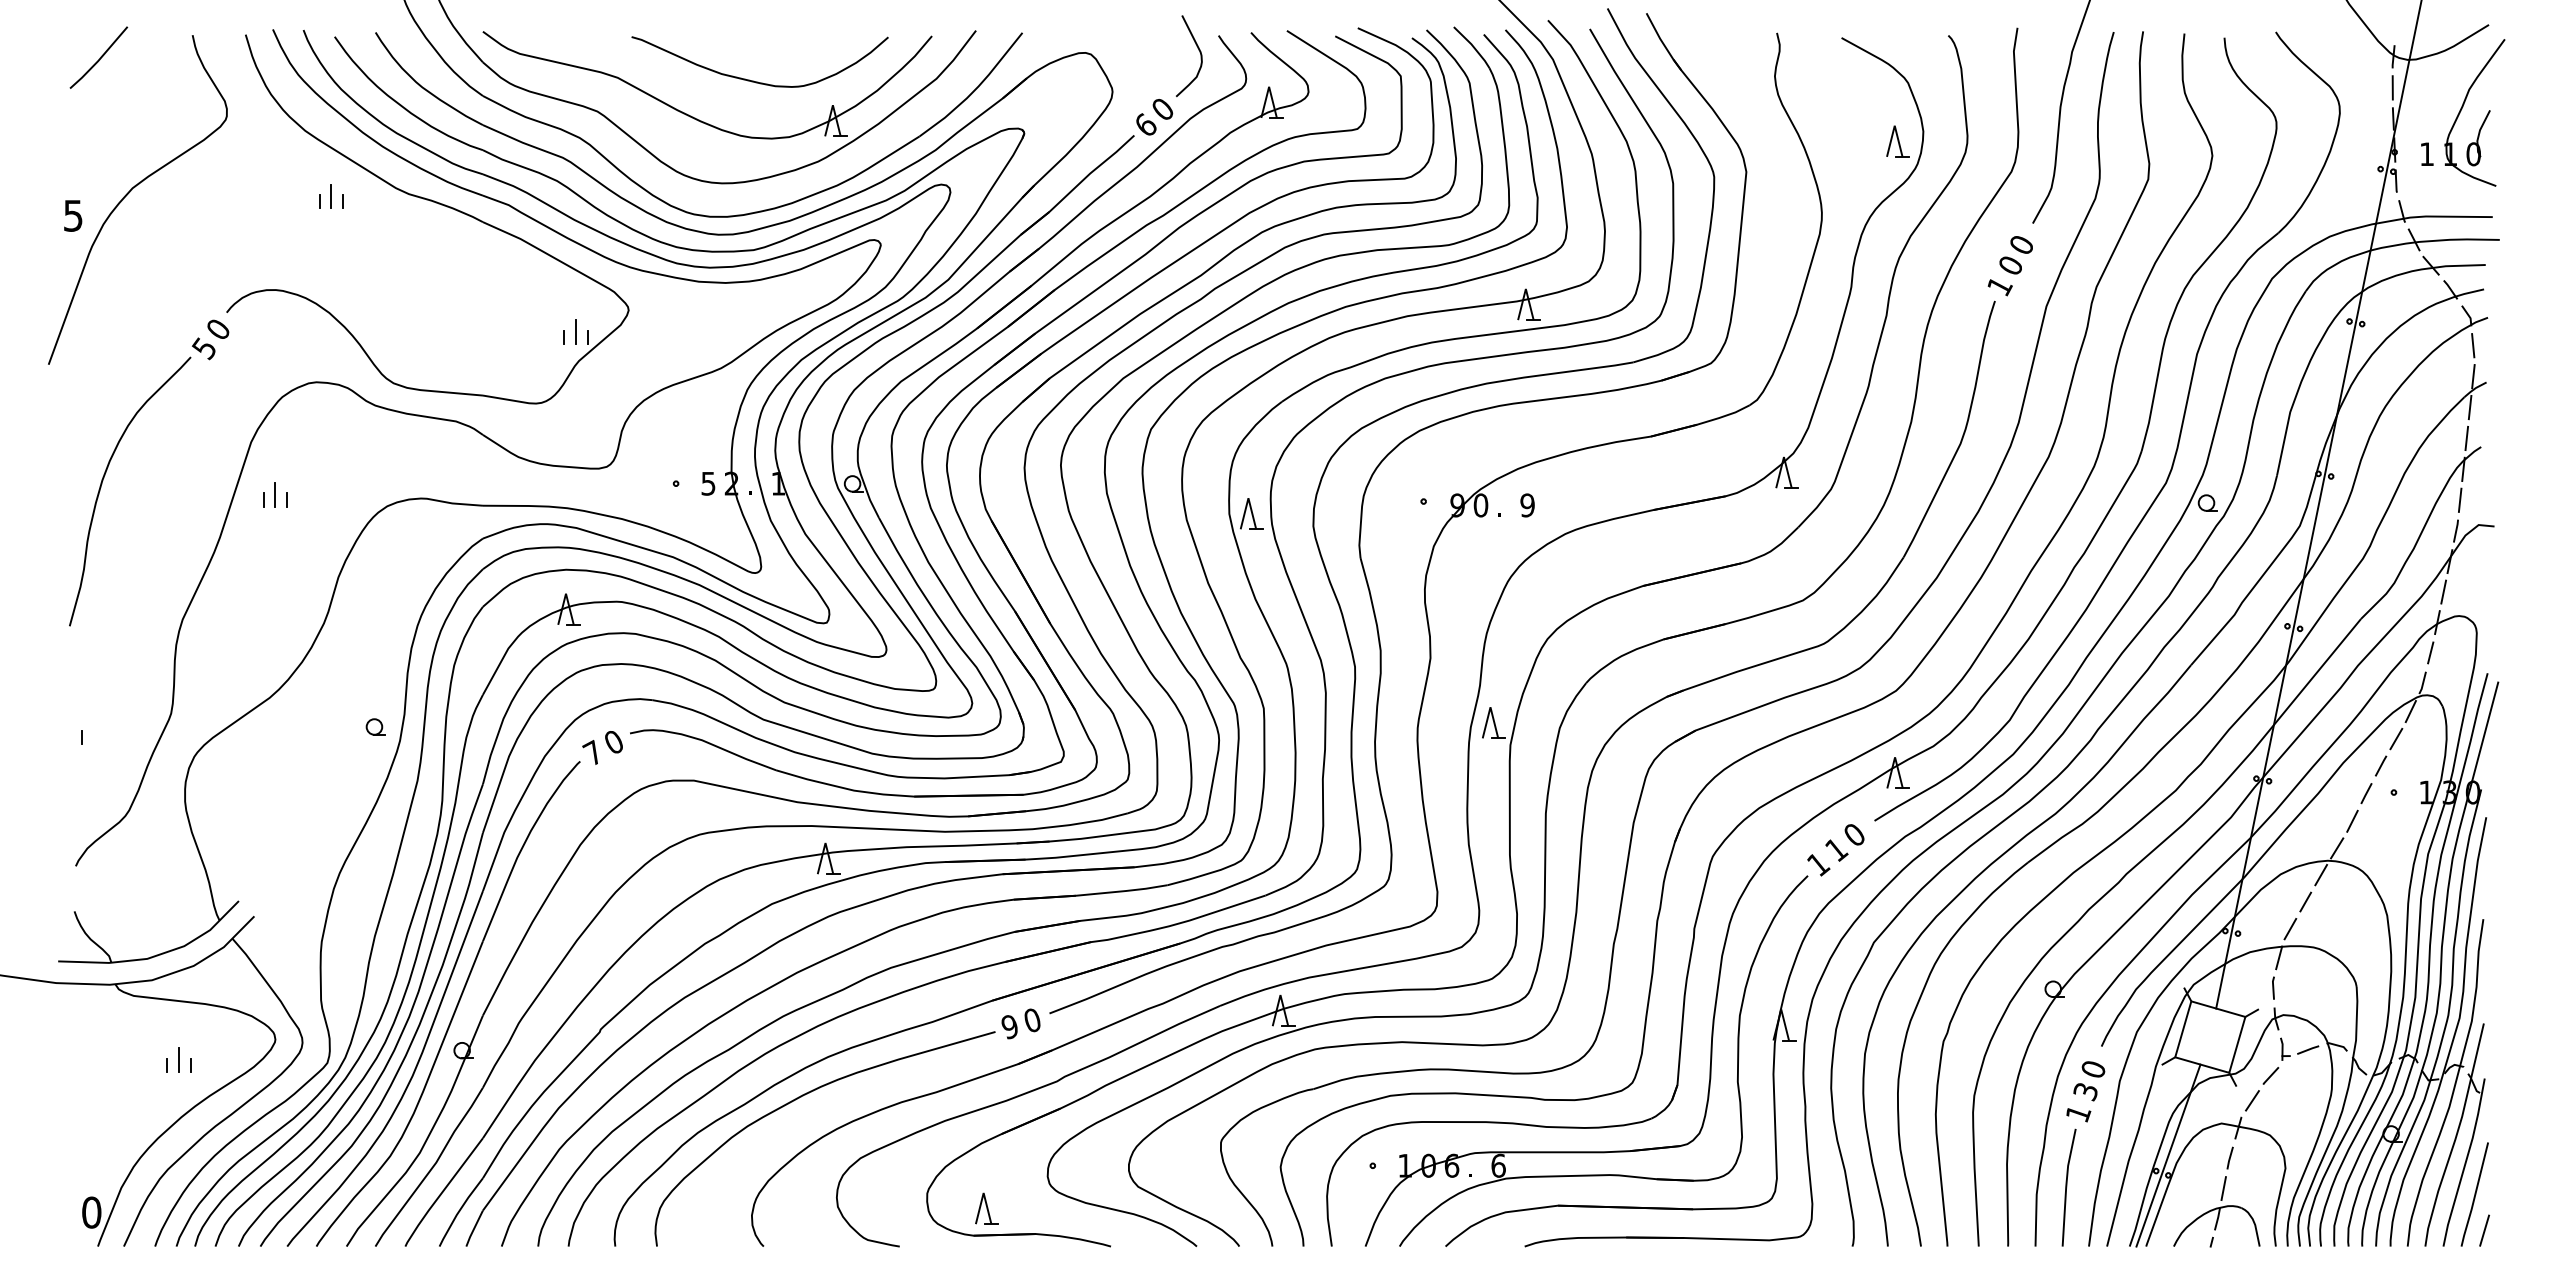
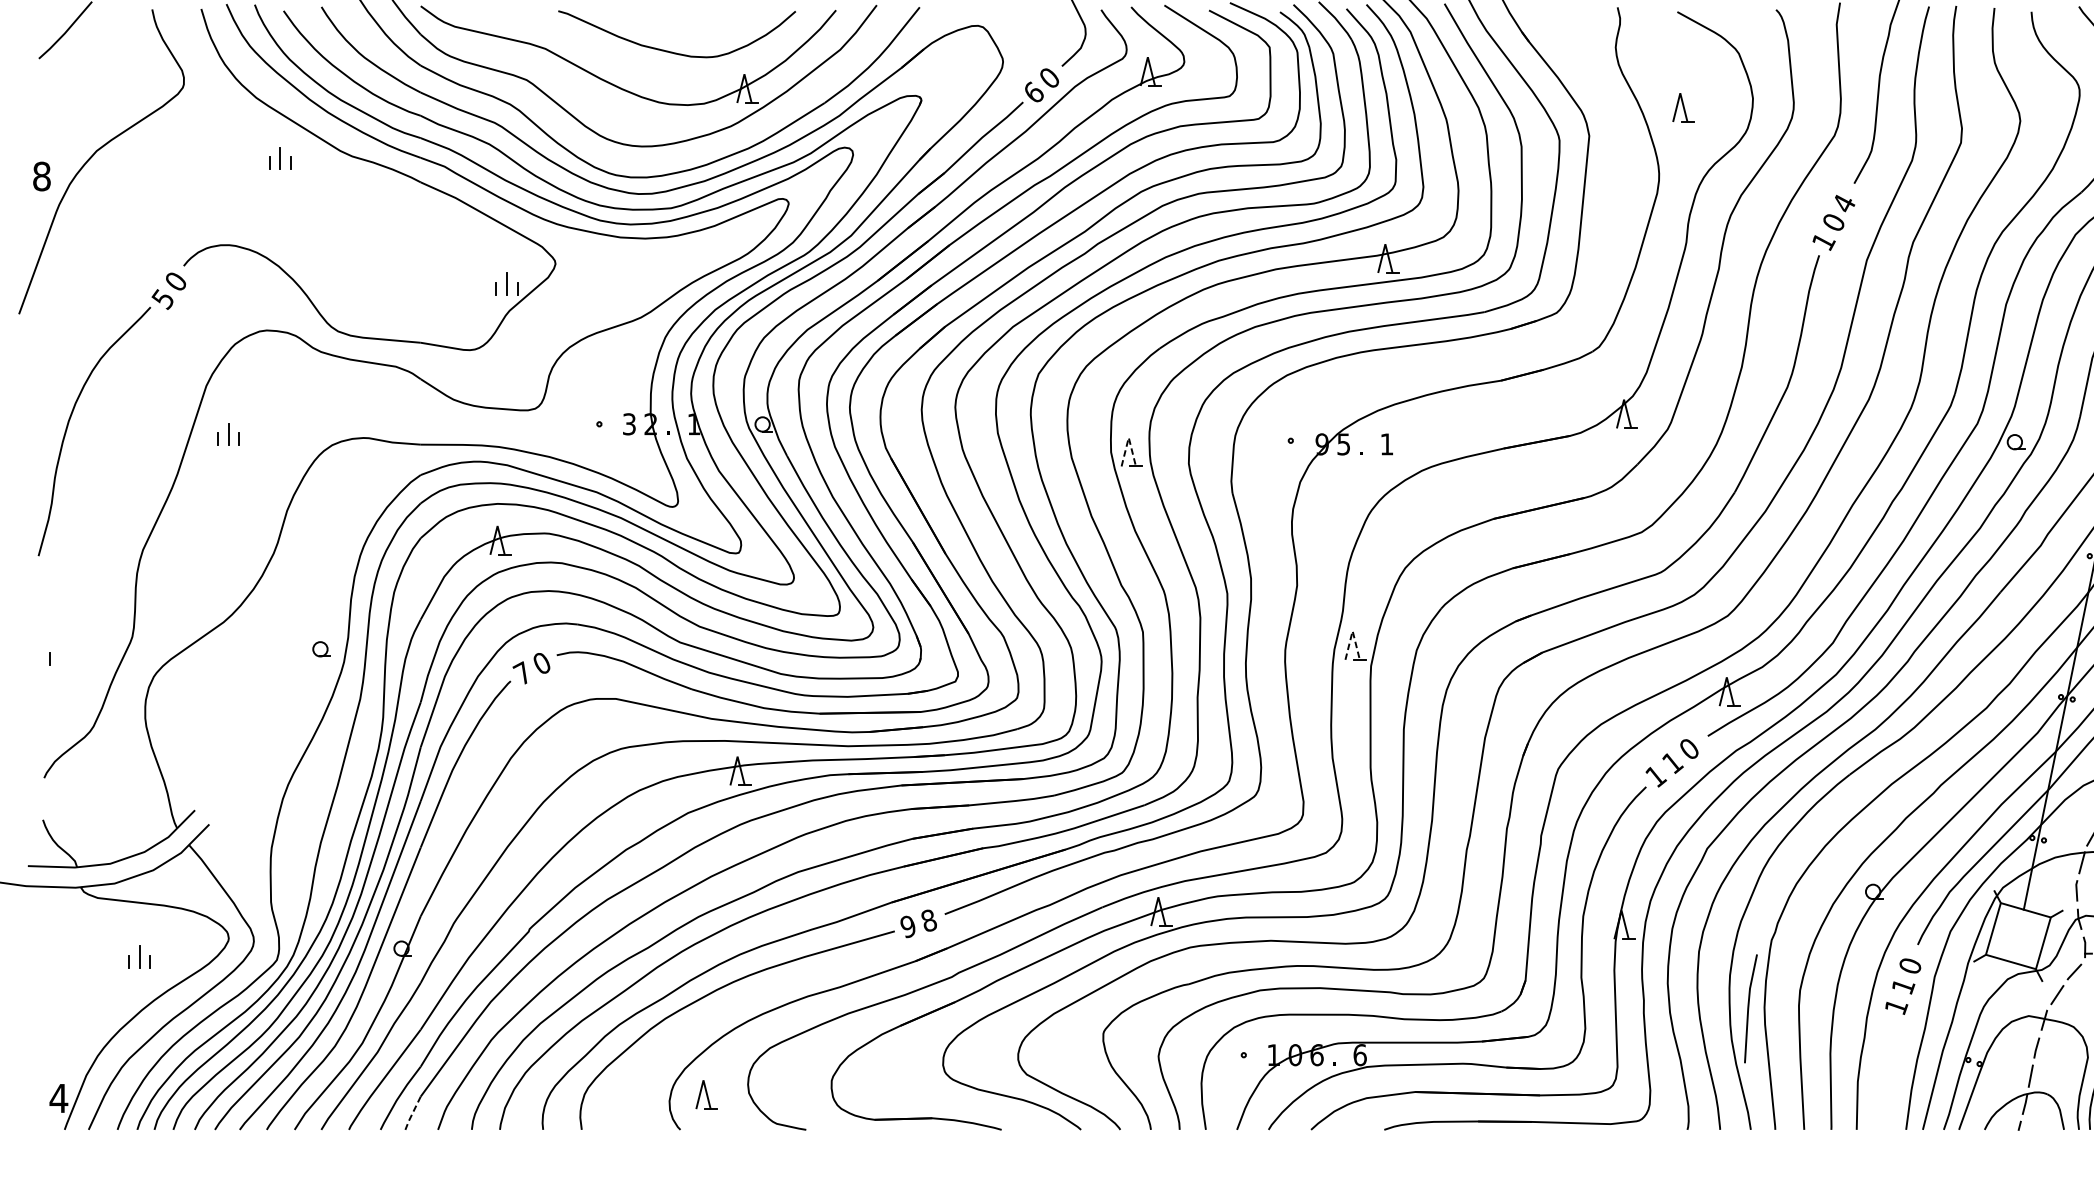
part: (1897, 141) -> (1682, 107), moved
text: (72, 215) -> (41, 176), 5 -> 8
text: (2021, 244) -> (1843, 203), 0 -> 4
text: (708, 483) -> (629, 424), 5 -> 3
line: (1248, 498) -> (1128, 437), solid -> dashed
text: (1480, 505) -> (1343, 444), 0 -> 5
text: (1527, 505) -> (1386, 444), 9 -> 1
line: (1490, 707) -> (1352, 631), solid -> dashed
text: (1032, 1020) -> (929, 920), 0 -> 8
text: (2085, 1092) -> (1902, 987), 3 -> 1
line: (2168, 1155) -> (1979, 1045), removed
line: (2067, 1187) -> (1749, 1008), moved
part: (986, 1208) -> (706, 1094), moved
text: (91, 1212) -> (58, 1098), 0 -> 4
line: (473, 1229) -> (412, 1114), solid -> dashed

